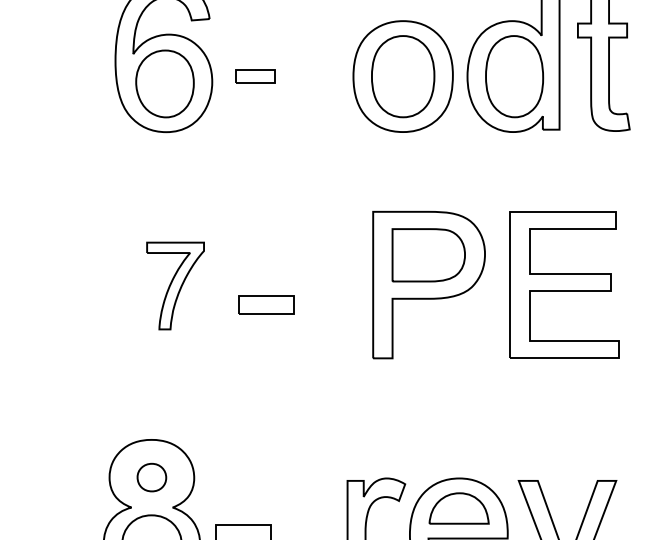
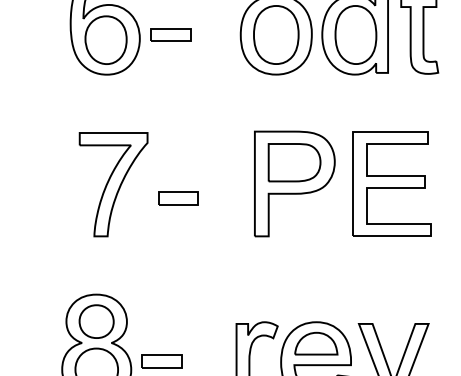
part: (255, 76) -> (170, 34), size x1.43
part: (175, 285) -> (113, 184), size x1.67
part: (151, 477) -> (96, 321), size x1.67

